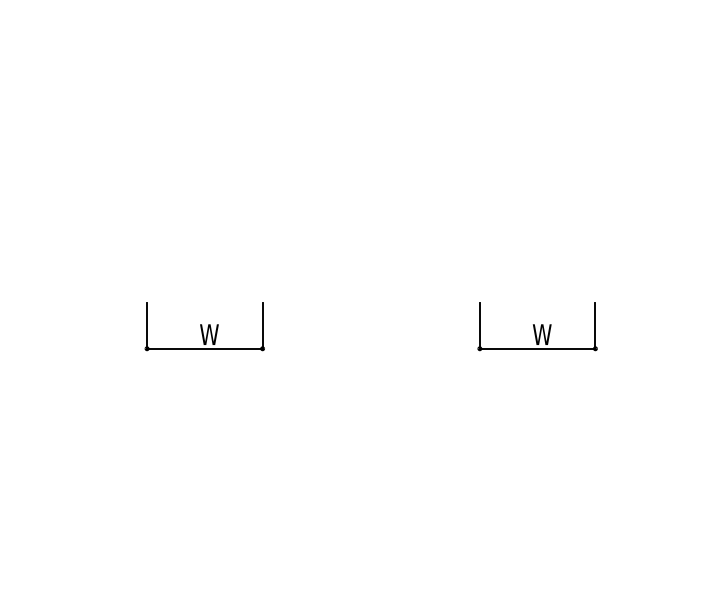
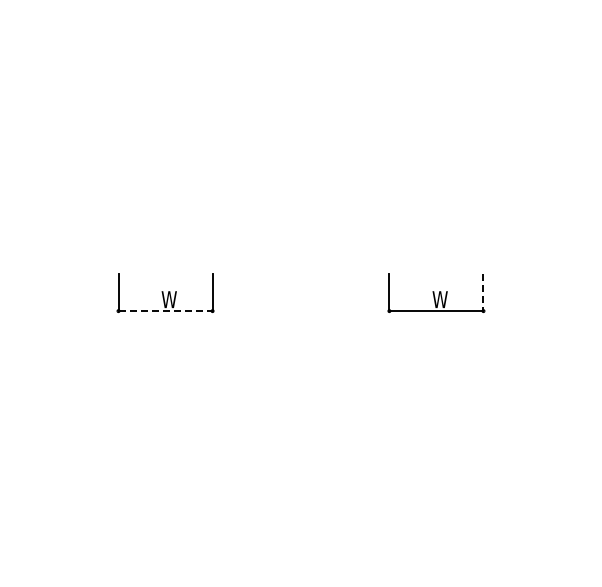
line: (595, 325) -> (483, 292), solid -> dashed
line: (206, 349) -> (166, 311), solid -> dashed

